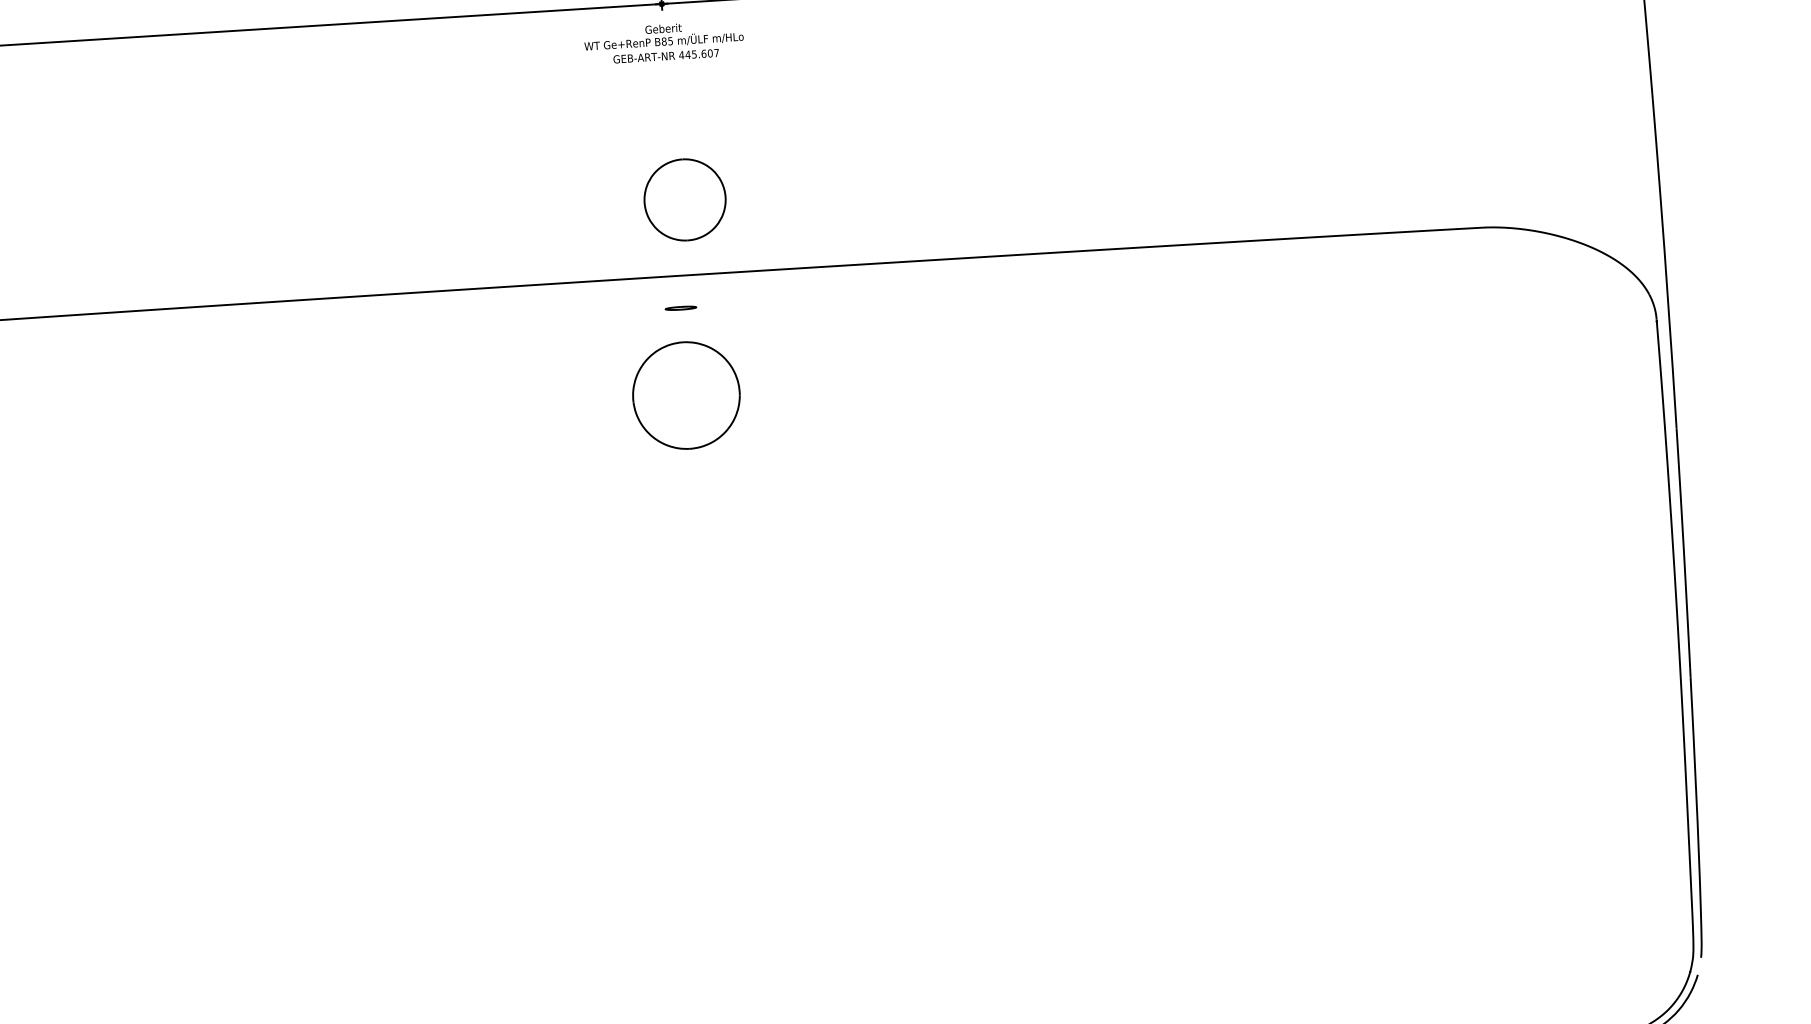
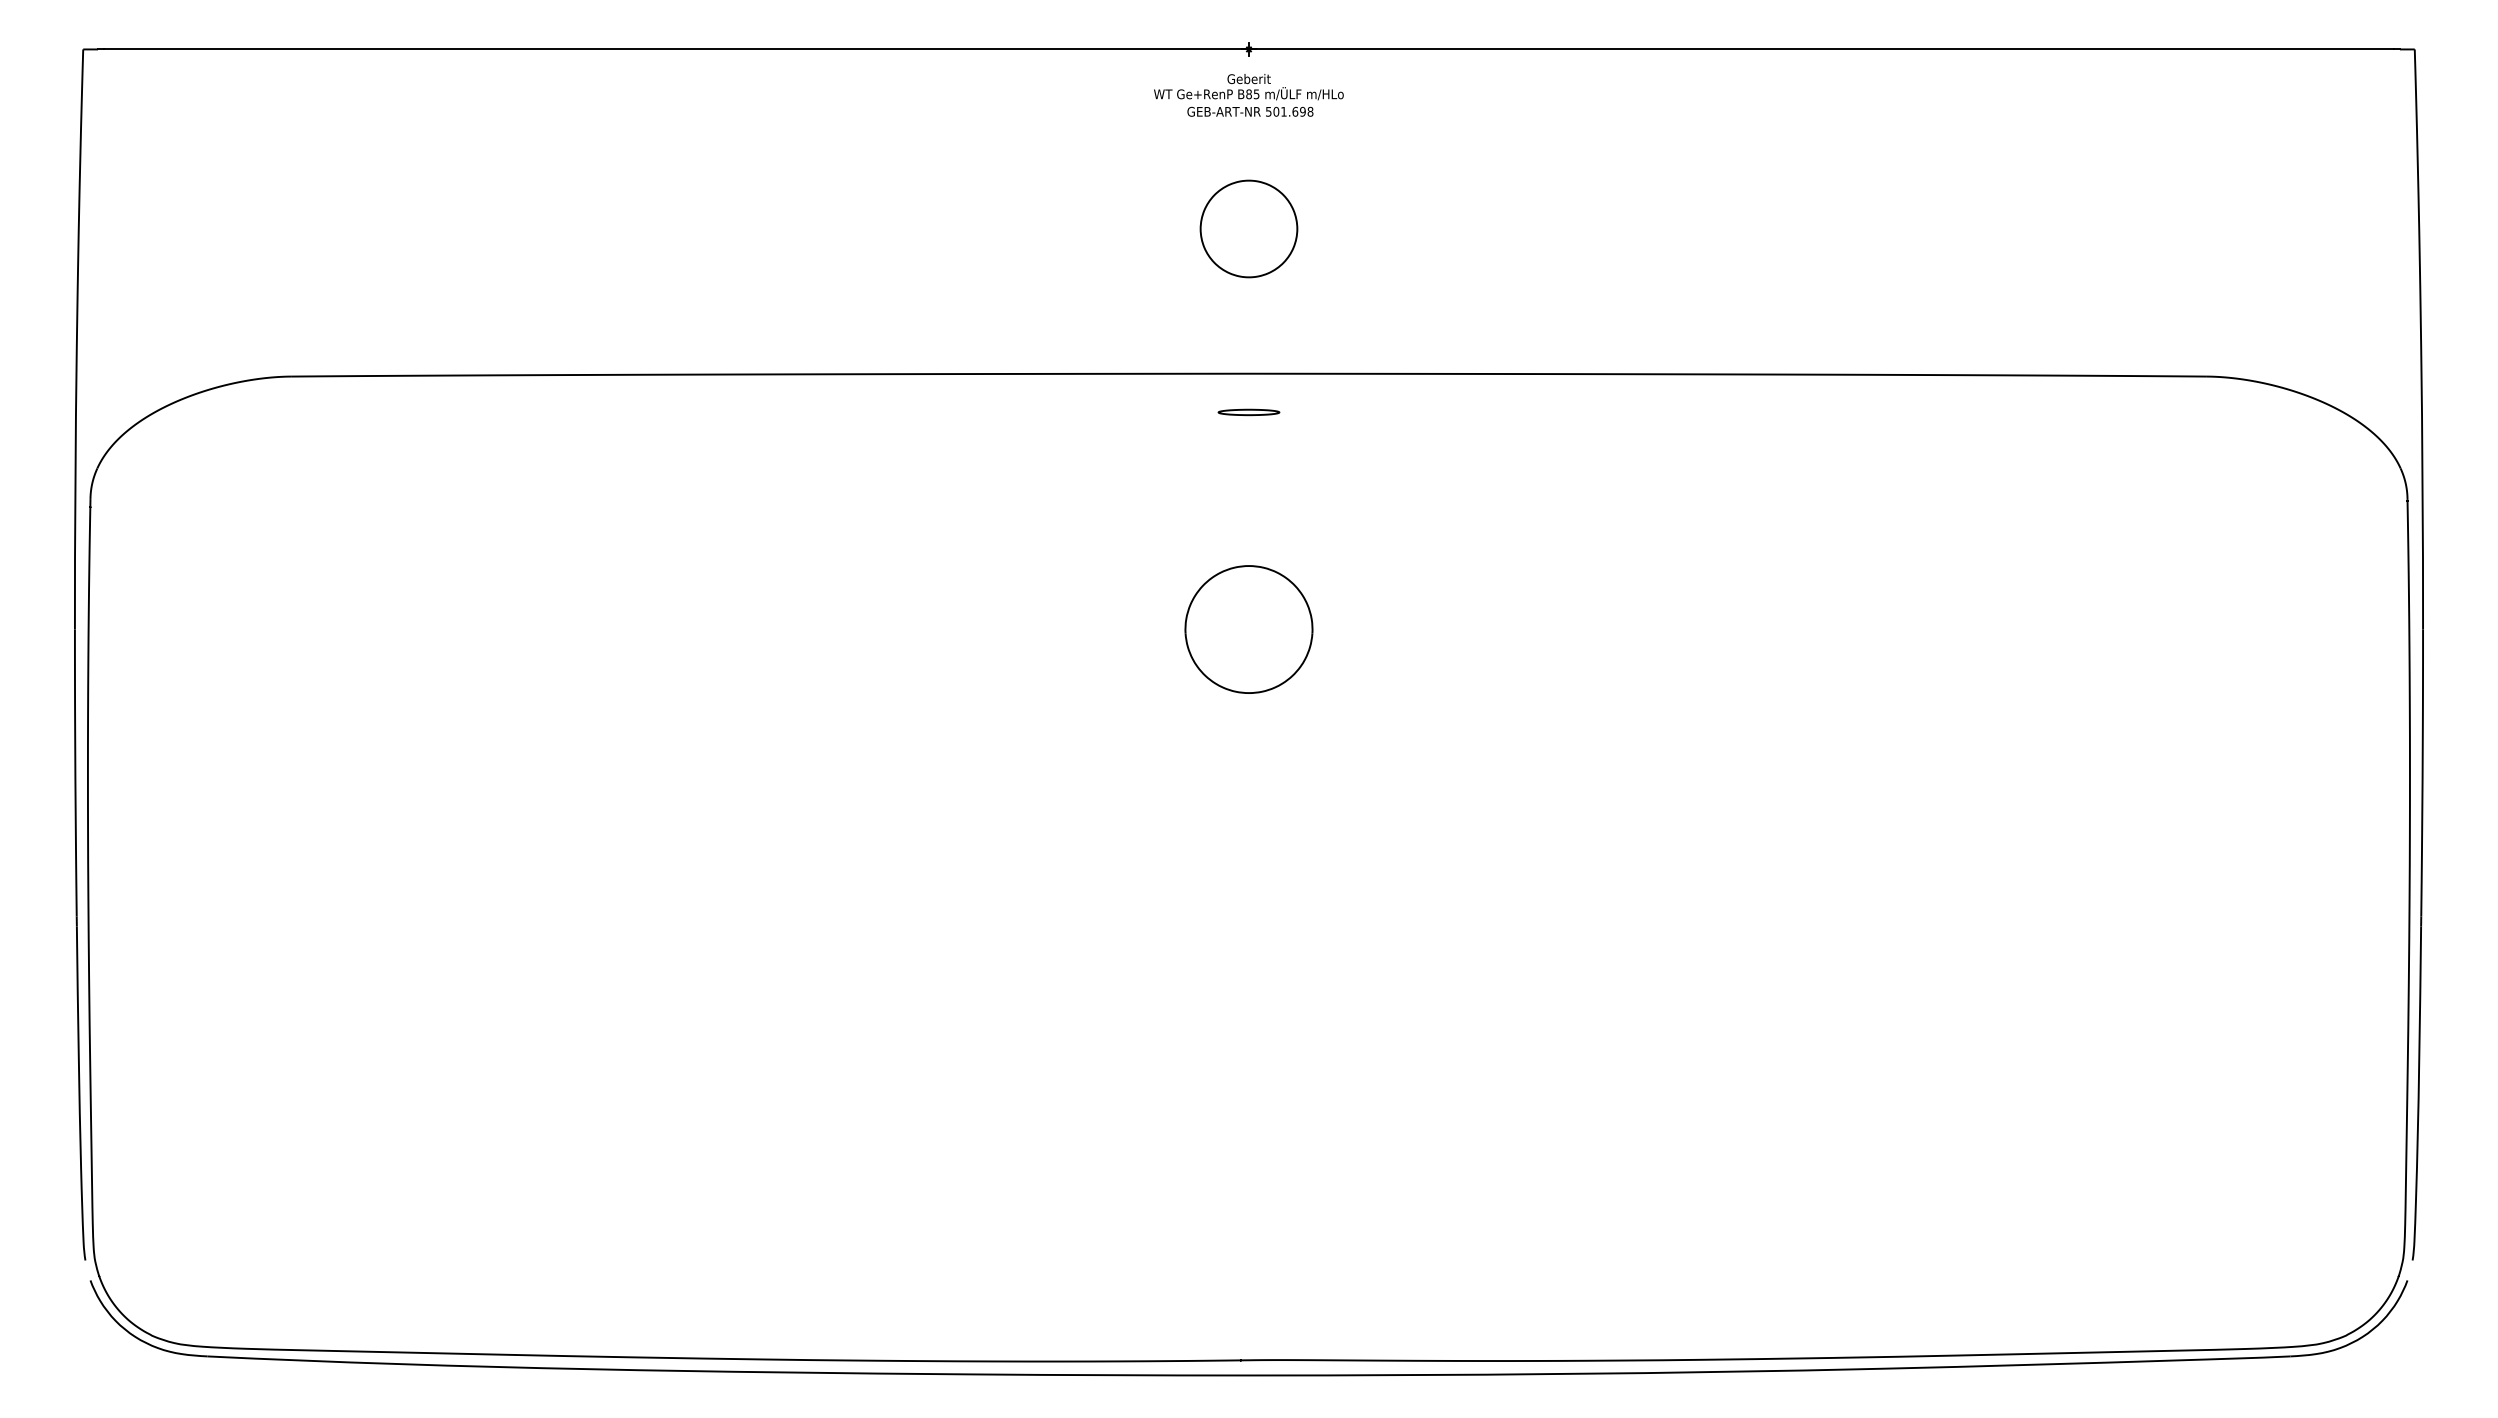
text: (699, 53) -> (1289, 111), 445.607 -> 501.698
part: (684, 199) -> (1248, 228), moved
part: (680, 308) -> (1248, 412), size x1.67
part: (686, 395) -> (1248, 629), moved

